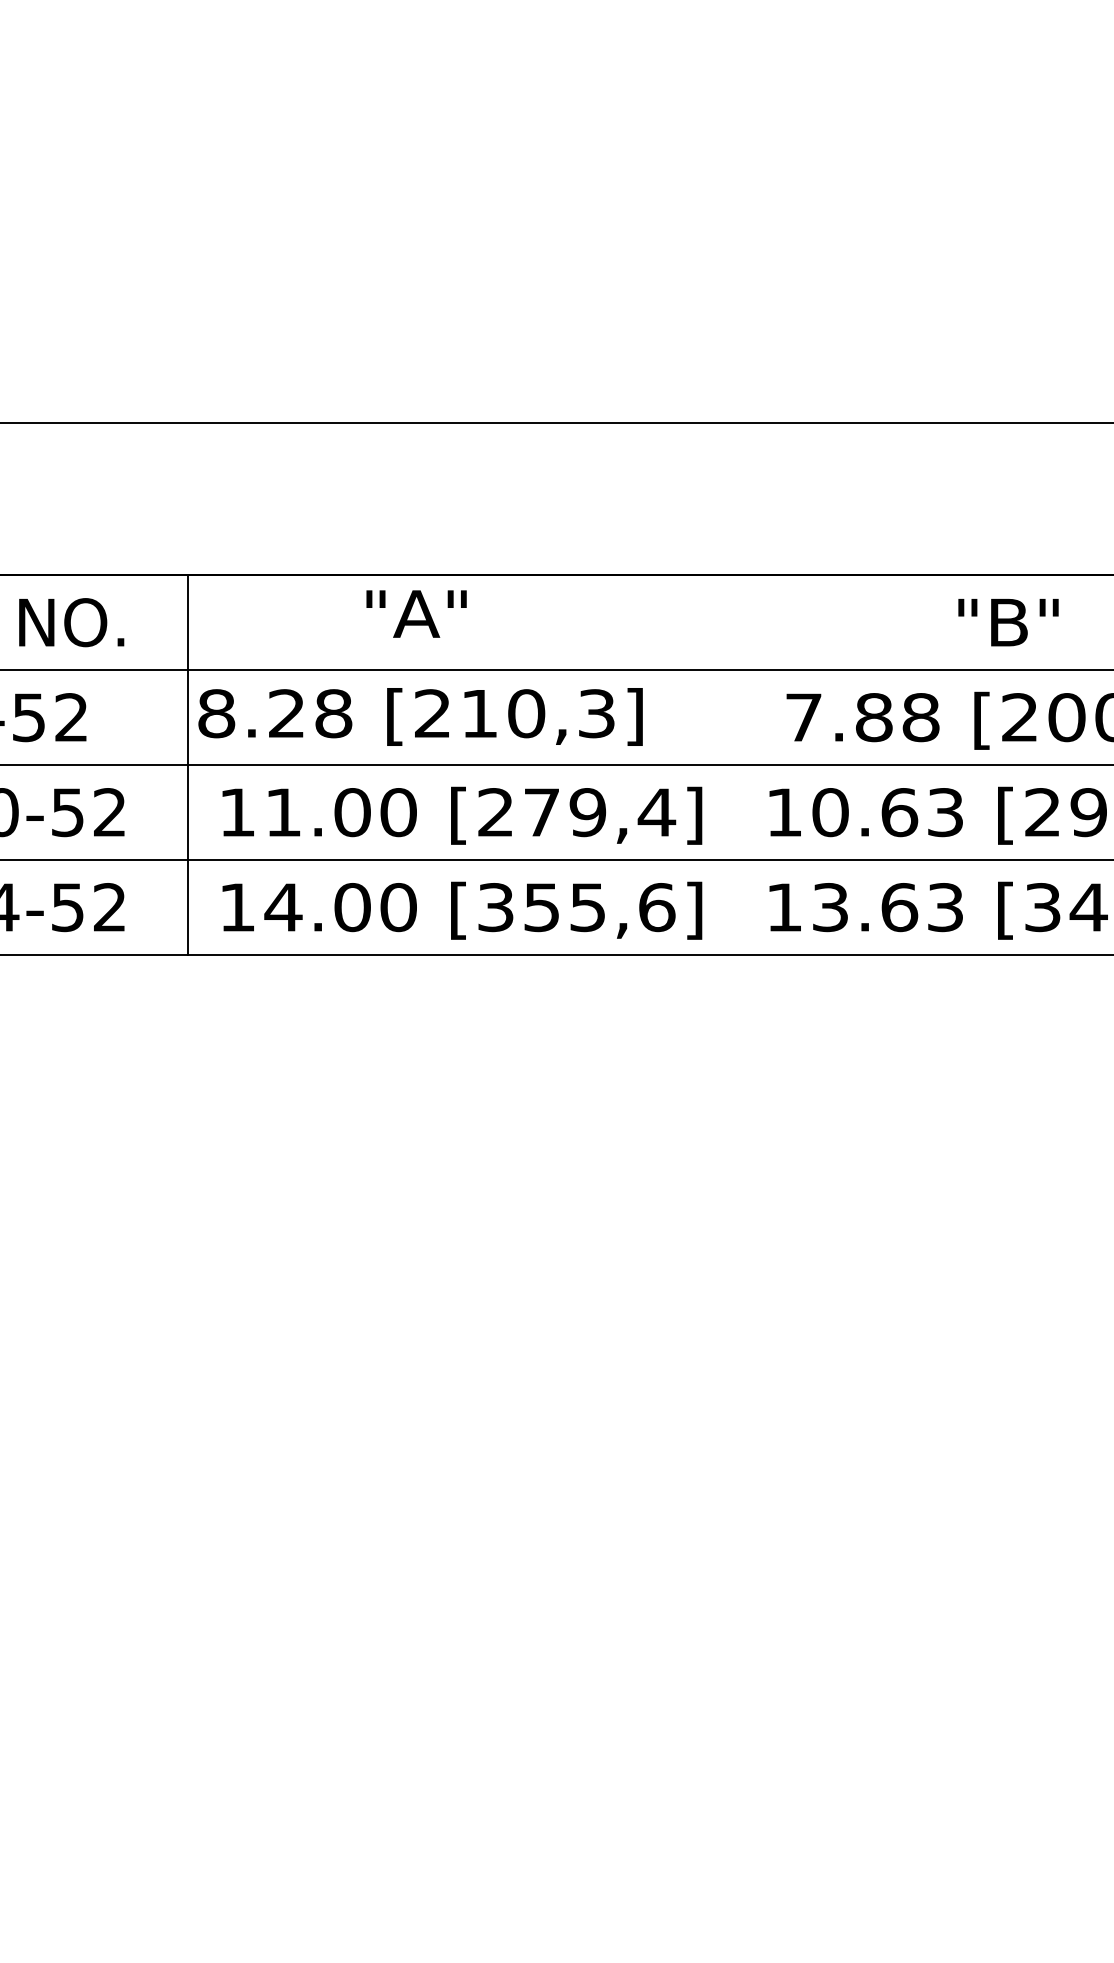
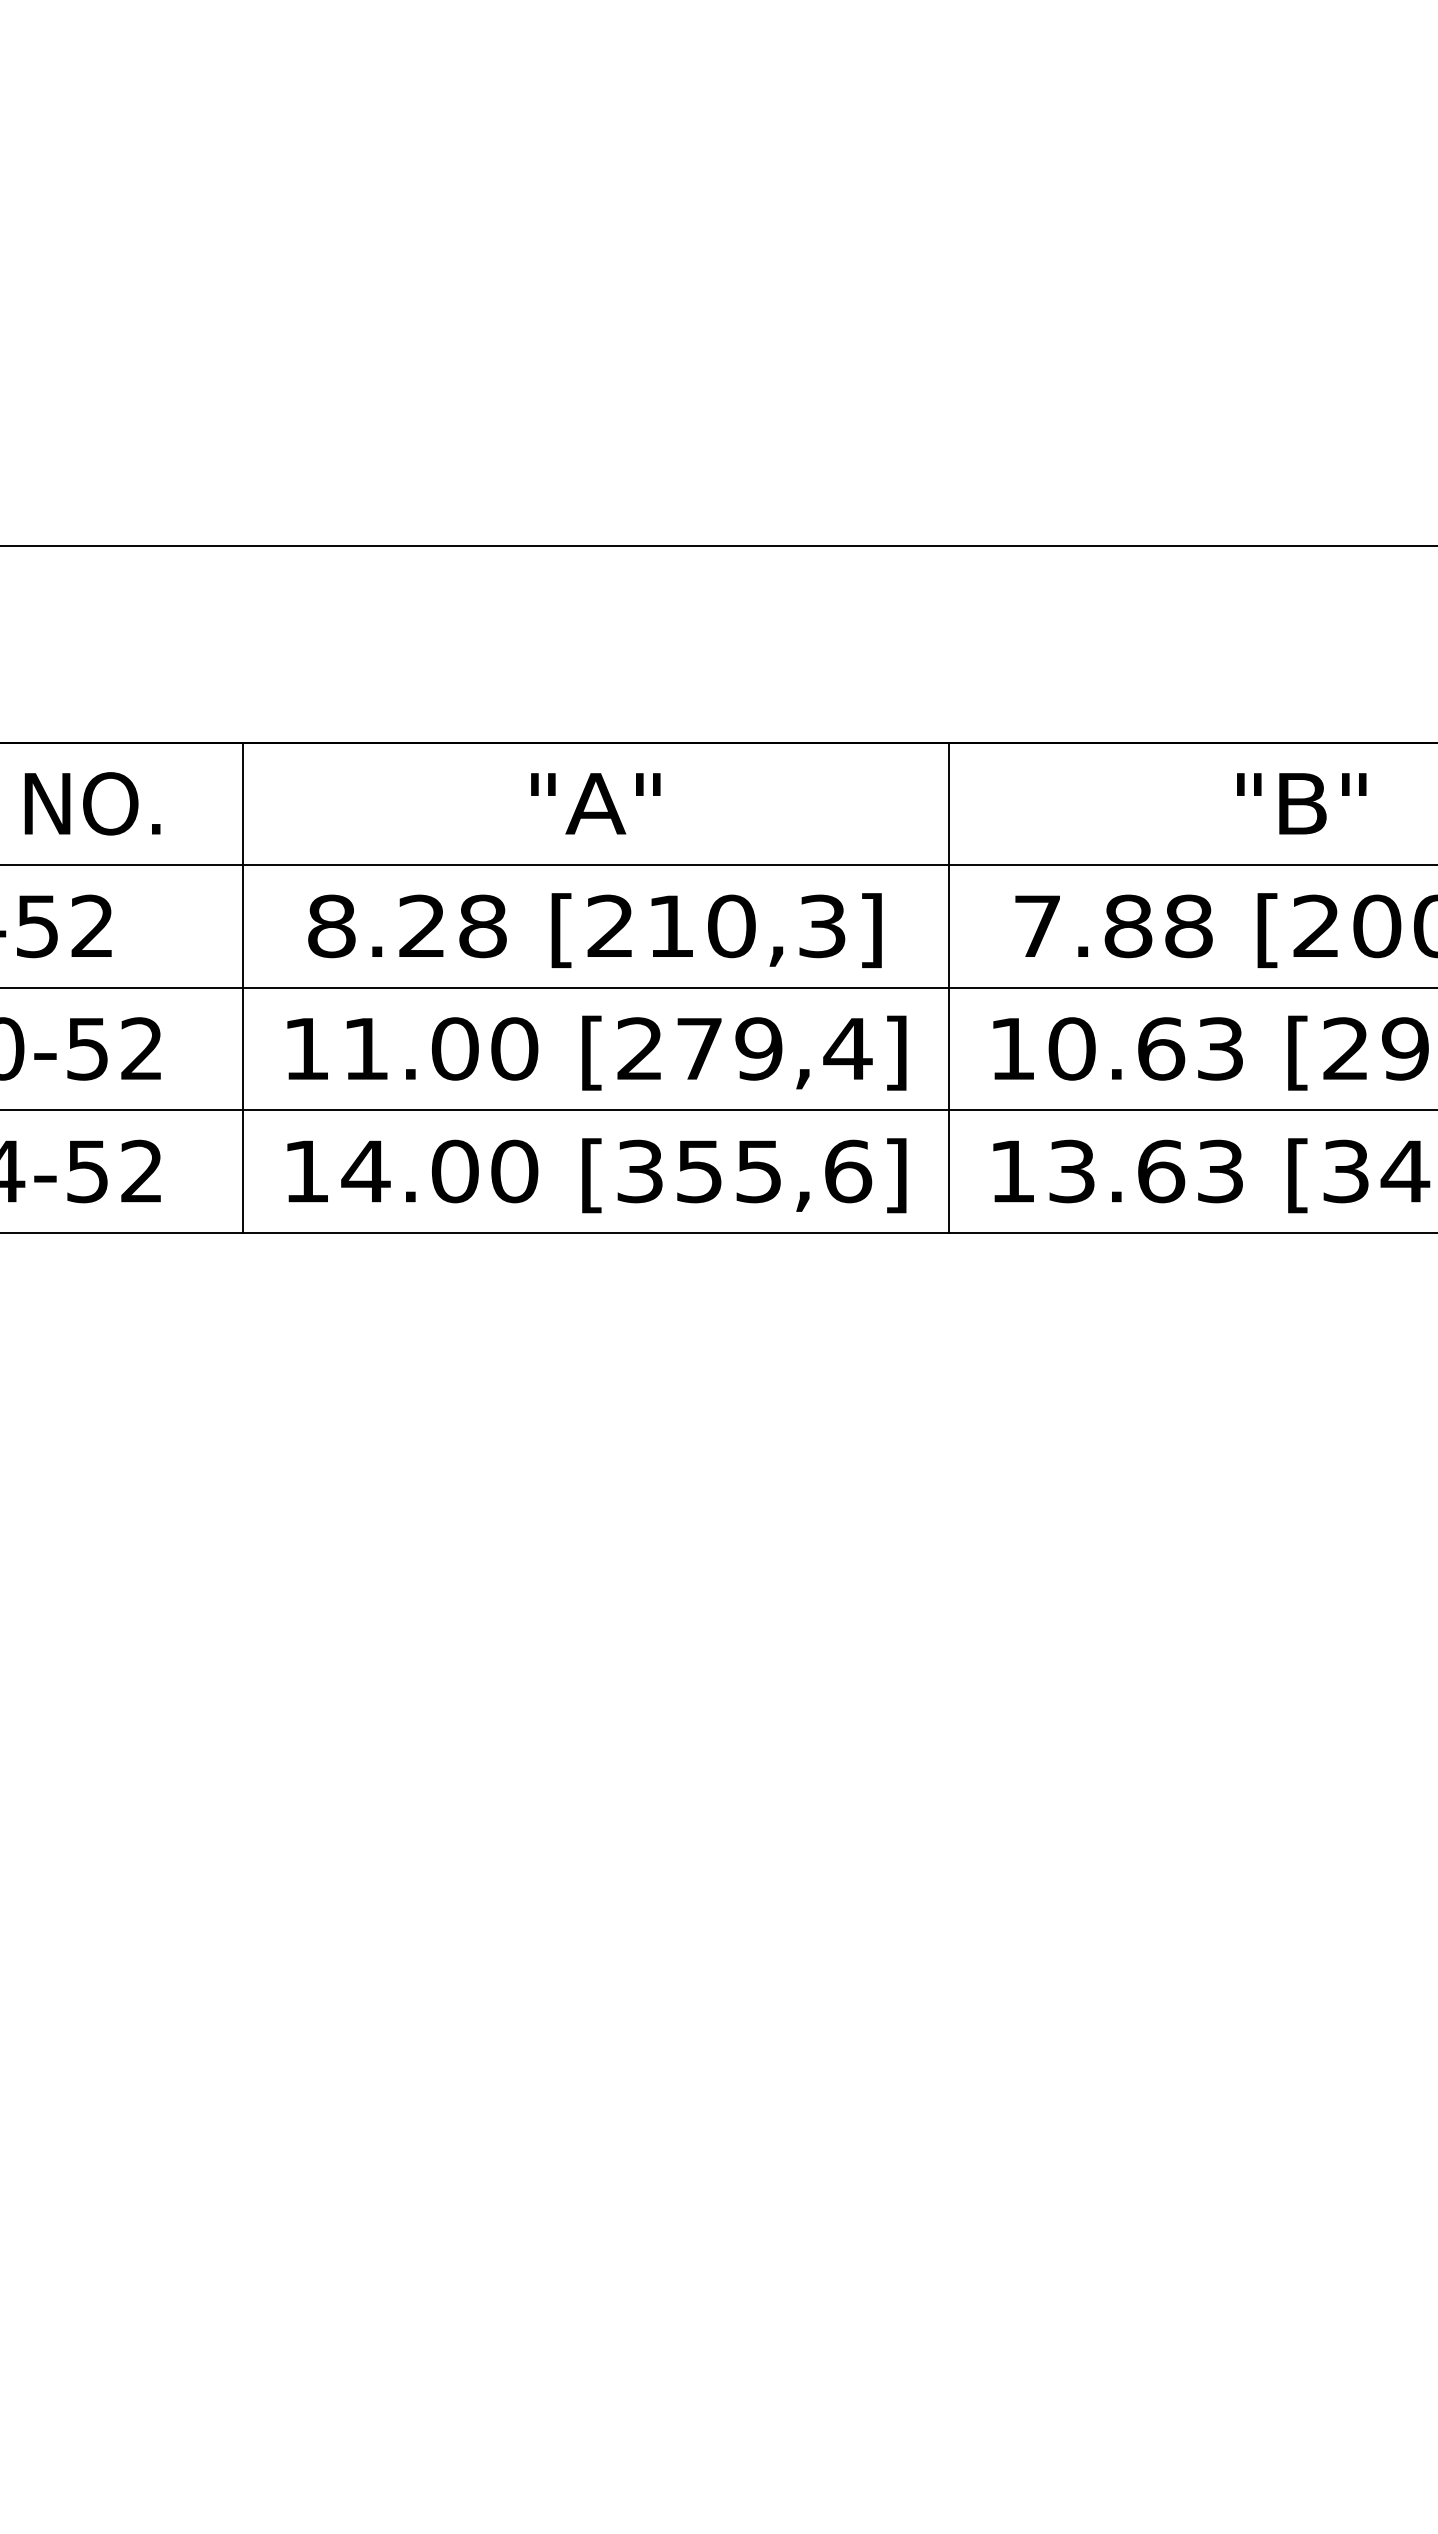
text: (416, 613) -> (595, 803), moved
text: (420, 716) -> (594, 930), moved
line: (734, 764) -> (948, 987), added

